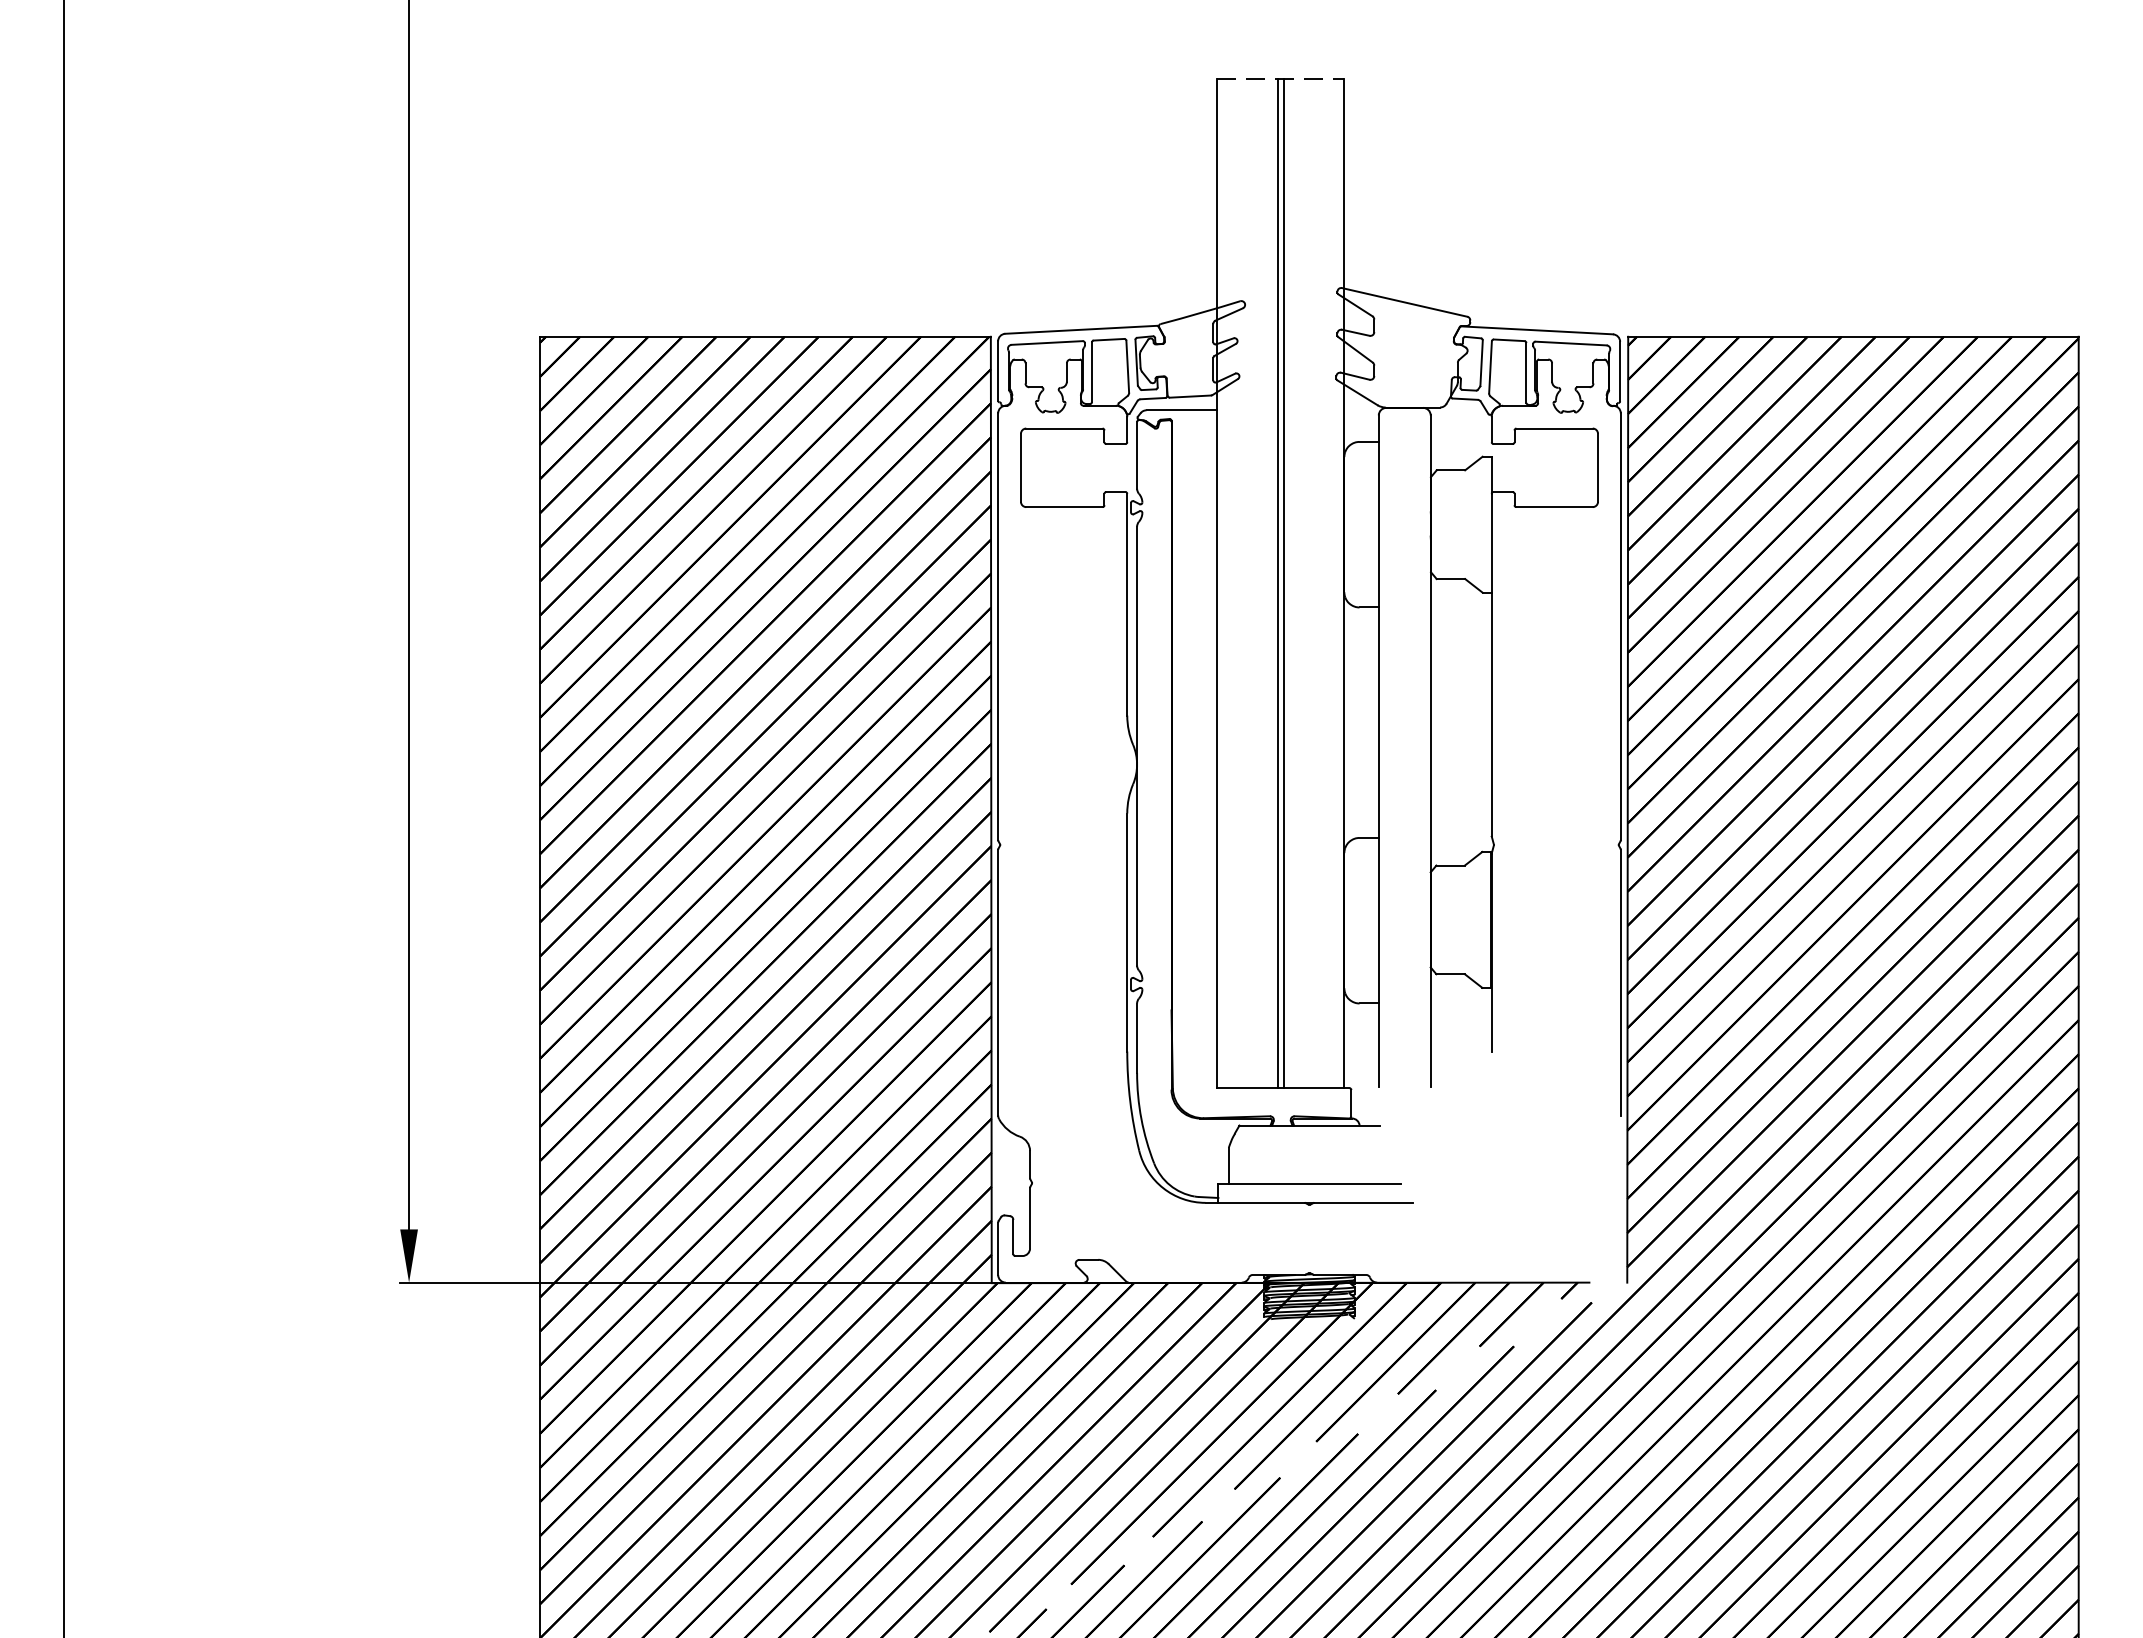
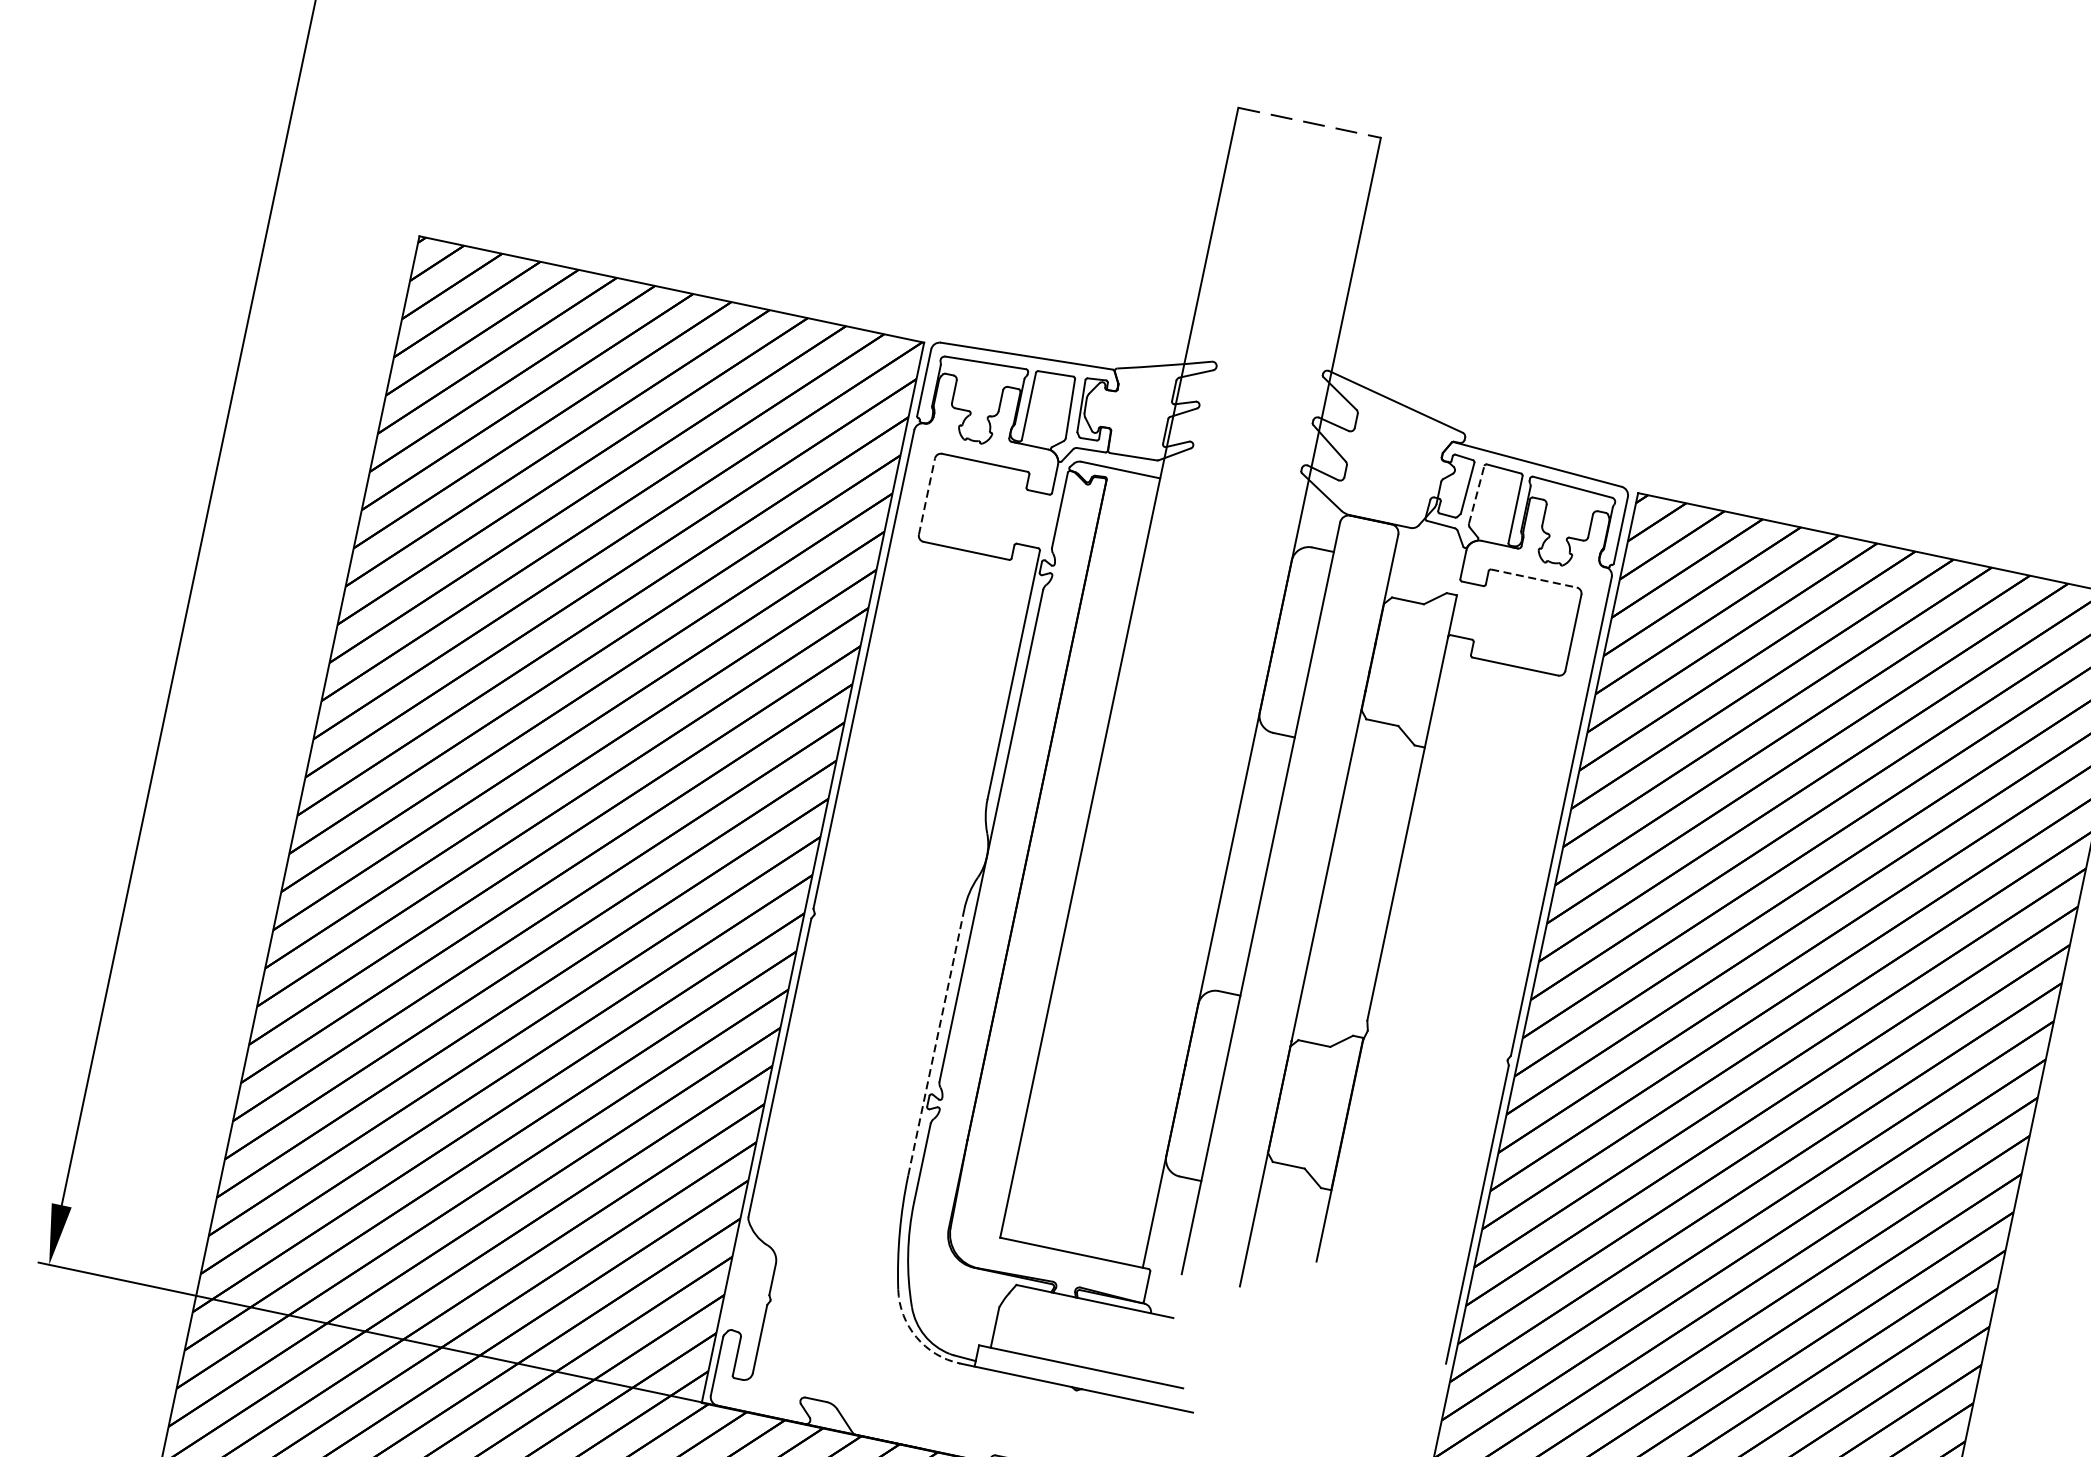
line: (1490, 366) -> (1476, 493), solid -> dashed
line: (1555, 428) -> (1535, 578), solid -> dashed
line: (1020, 467) -> (926, 496), solid -> dashed
line: (1277, 583) -> (1187, 686), removed
line: (1283, 583) -> (1193, 688), removed
line: (1127, 932) -> (936, 1042), solid -> dashed
arc: (1163, 1188) -> (916, 1337), solid -> dashed

